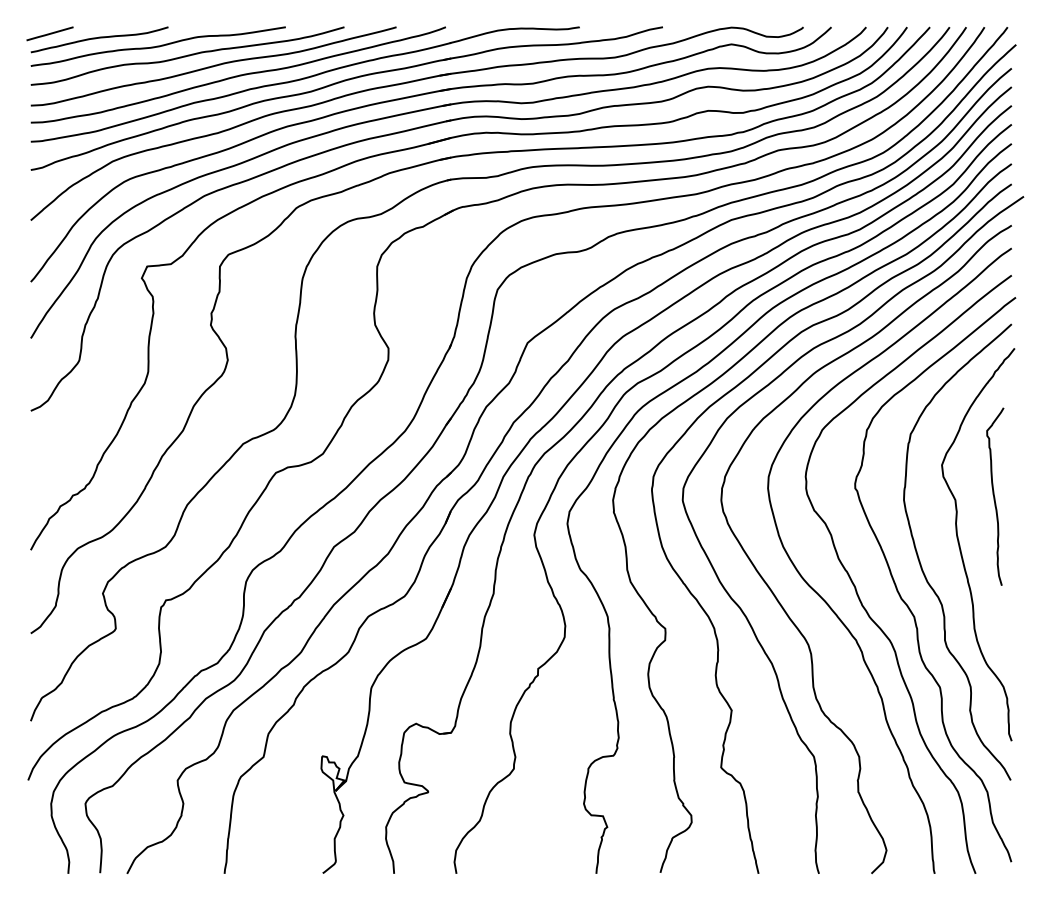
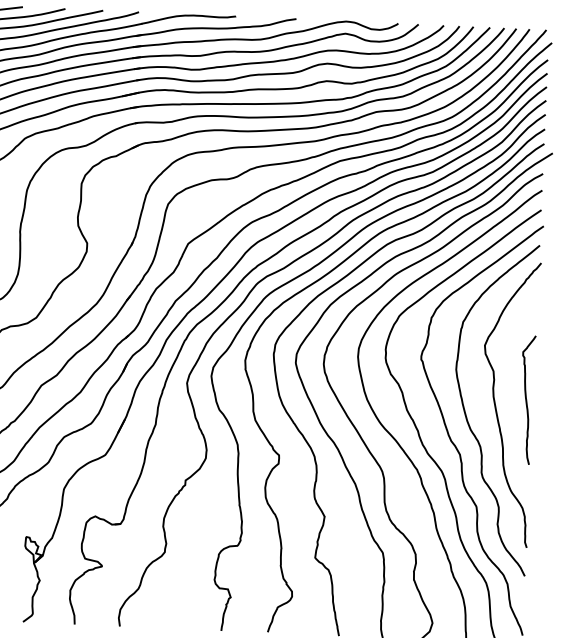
curve: (994, 496) -> (526, 399), moved

